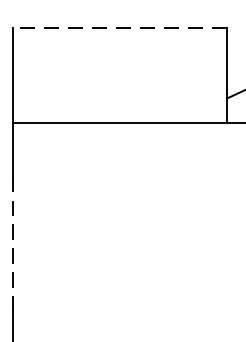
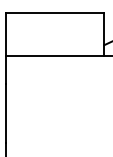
line: (118, 27) -> (54, 12), dashed -> solid
line: (14, 247) -> (6, 113), dashed -> solid

